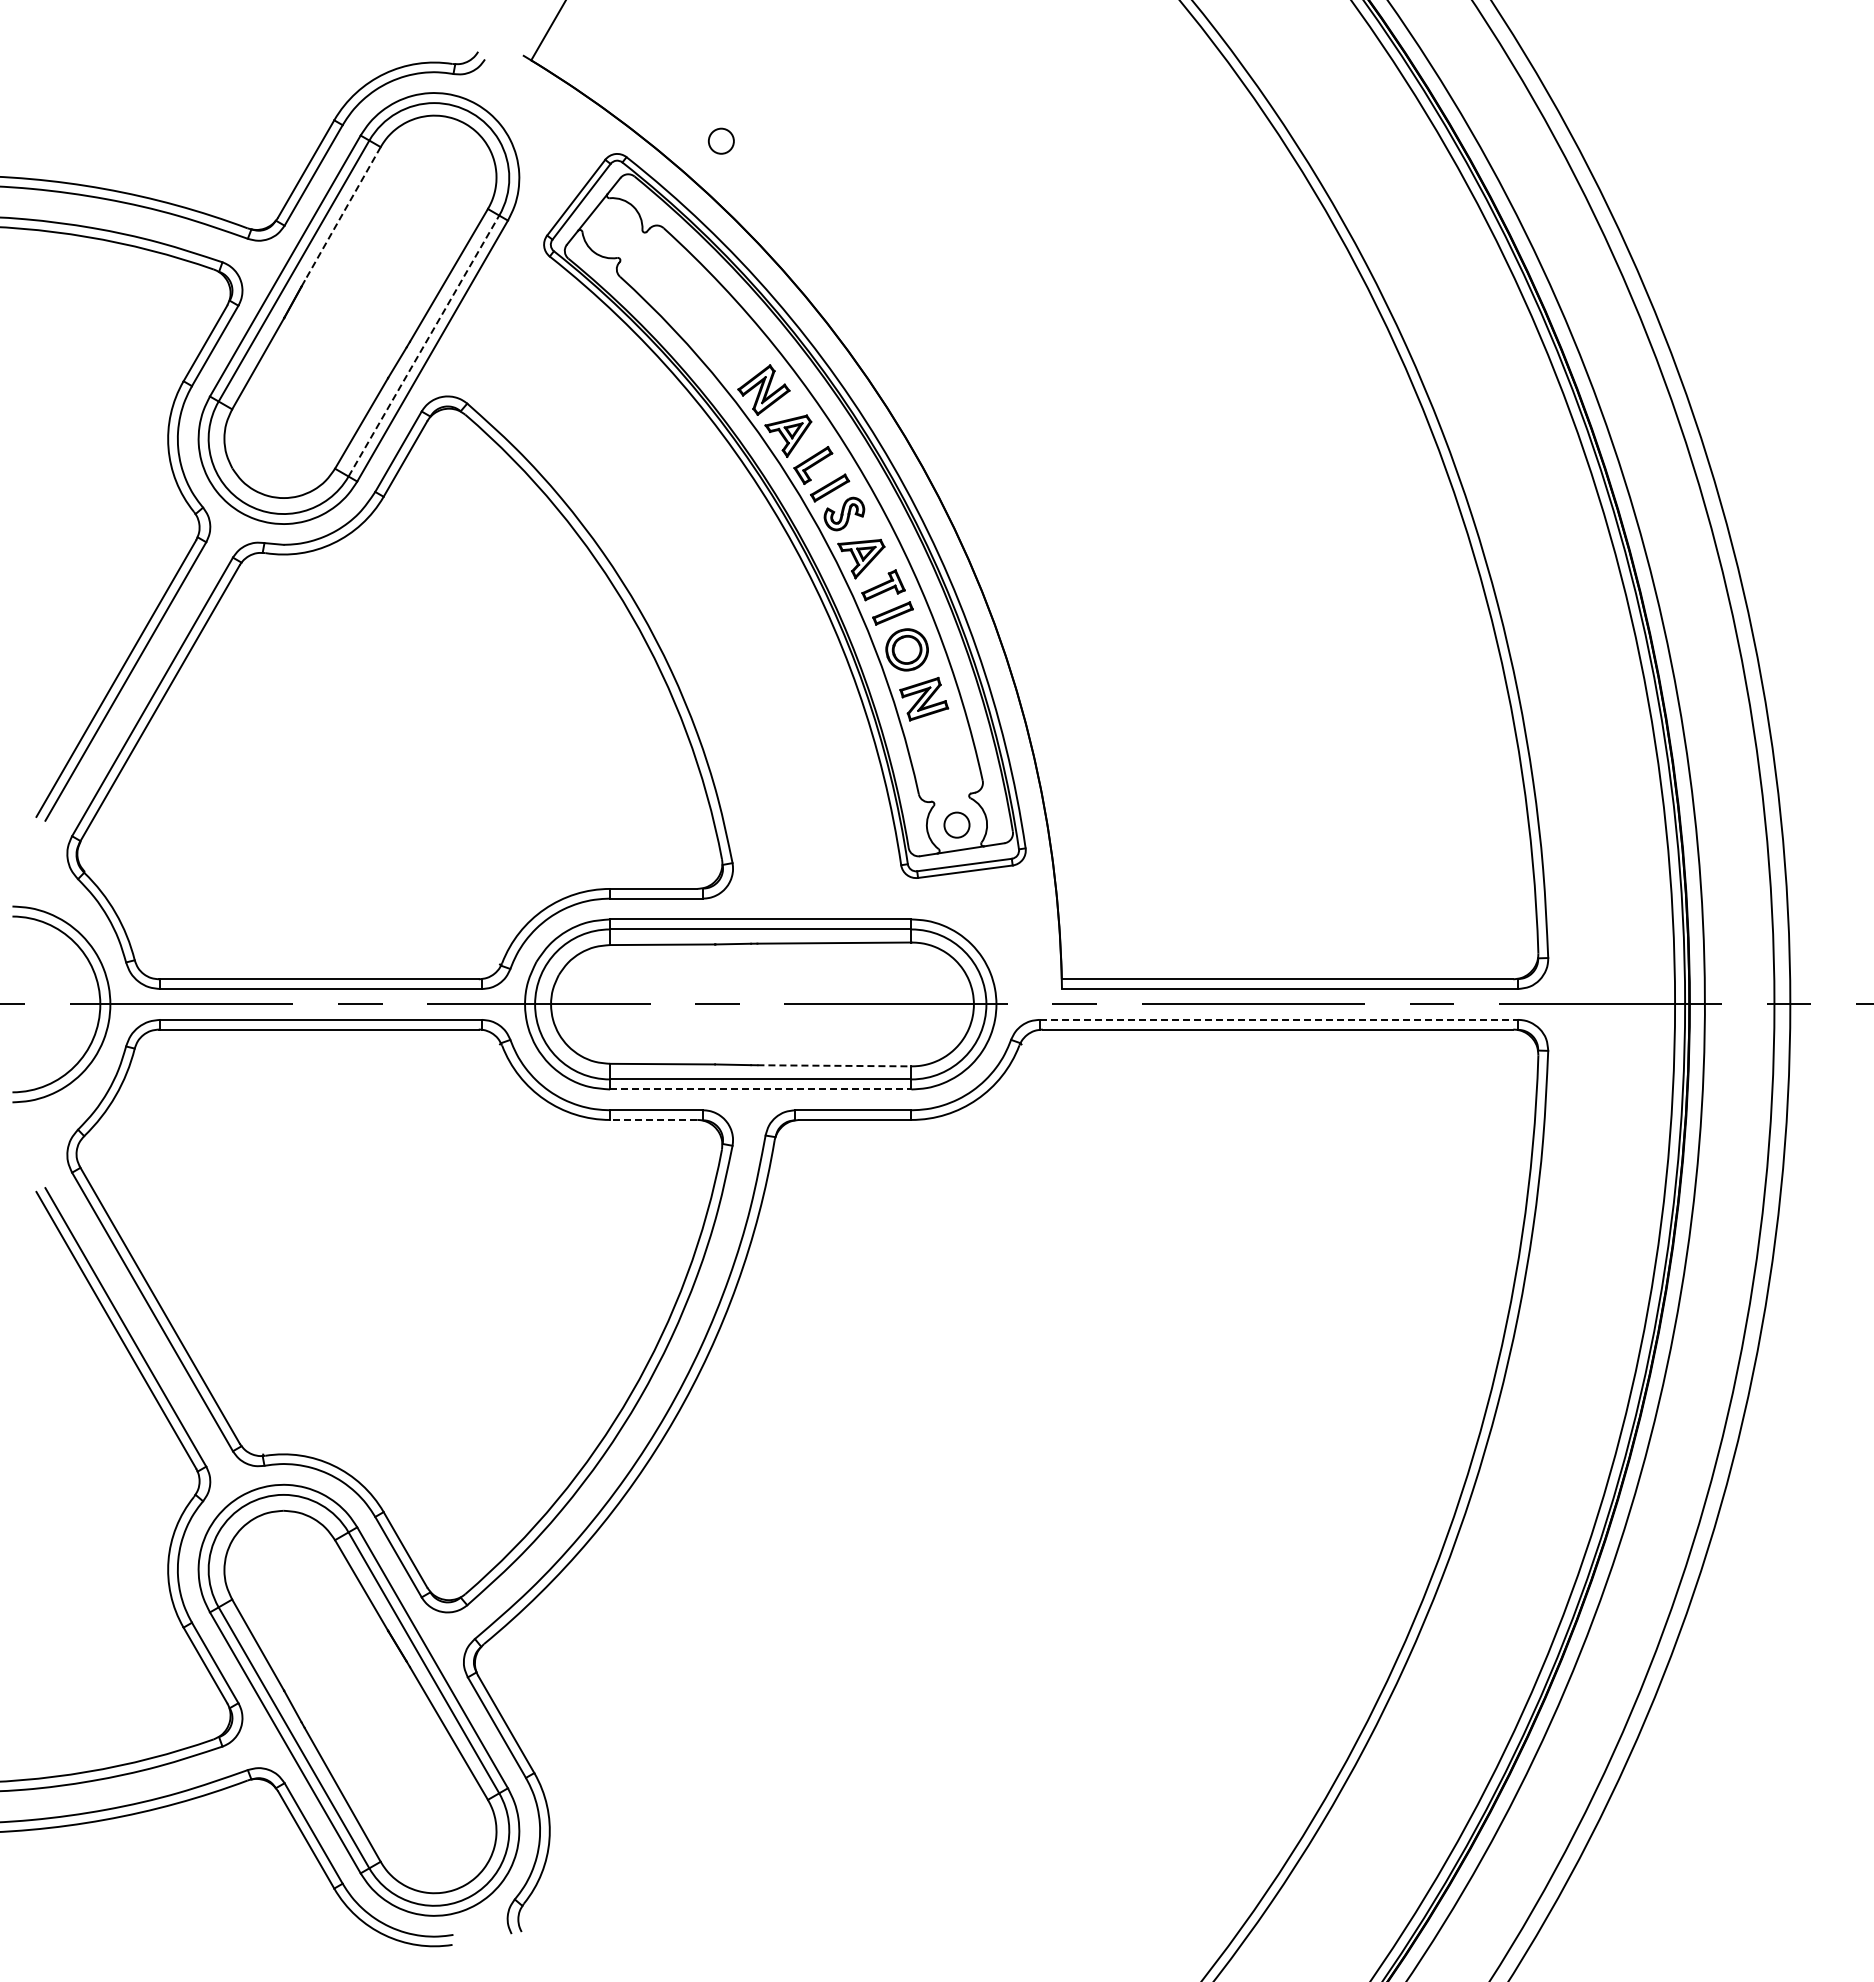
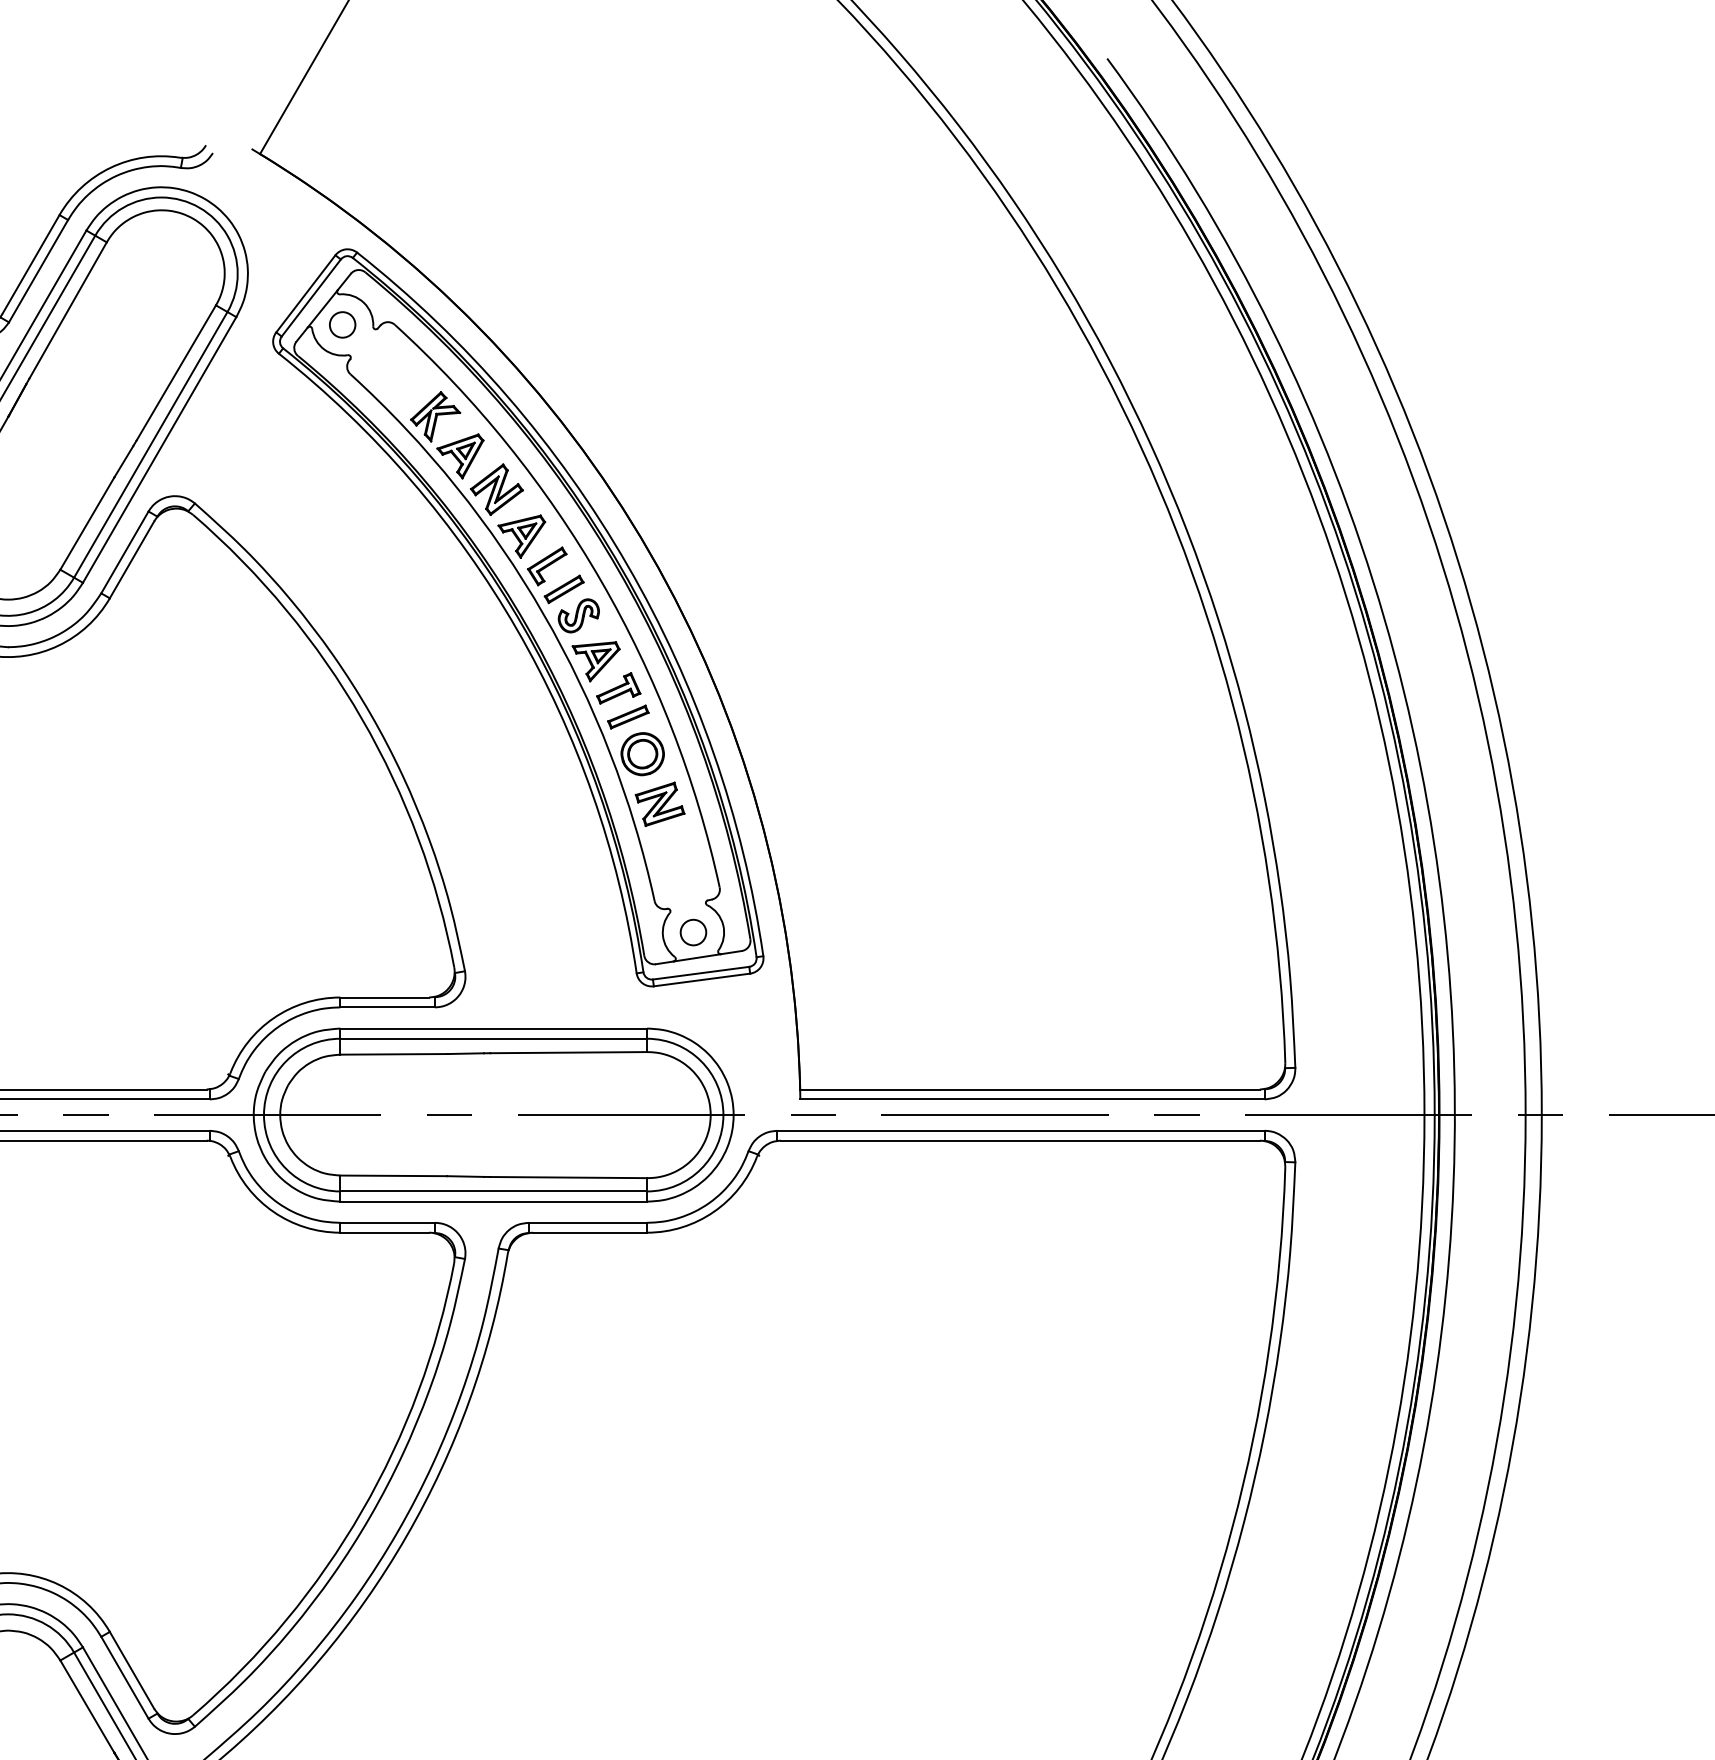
circle: (720, 140) -> (341, 324), moved
line: (342, 214) -> (67, 310), dashed -> solid
part: (717, 344) -> (449, 443), added
line: (423, 346) -> (150, 445), dashed -> solid
line: (1279, 1019) -> (1021, 1130), dashed -> solid
line: (834, 1065) -> (568, 1177), dashed -> solid
line: (760, 1089) -> (493, 1201), dashed -> solid
line: (653, 1119) -> (384, 1232), dashed -> solid

